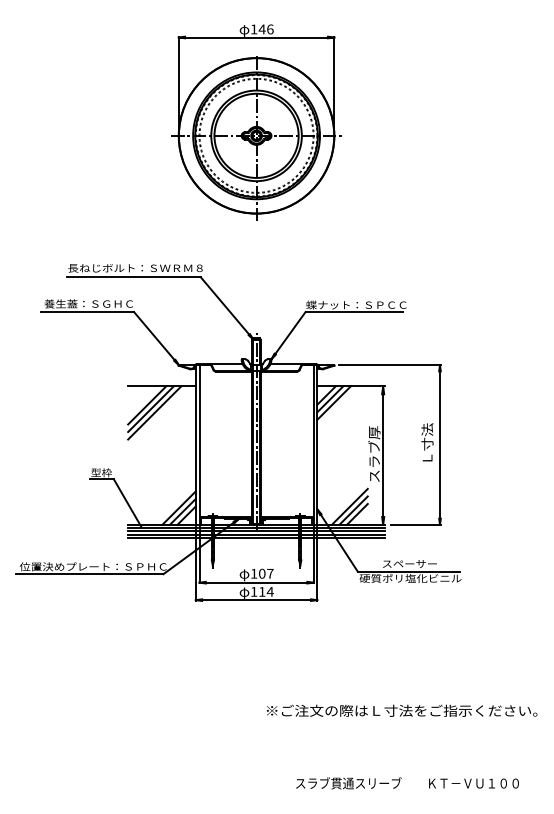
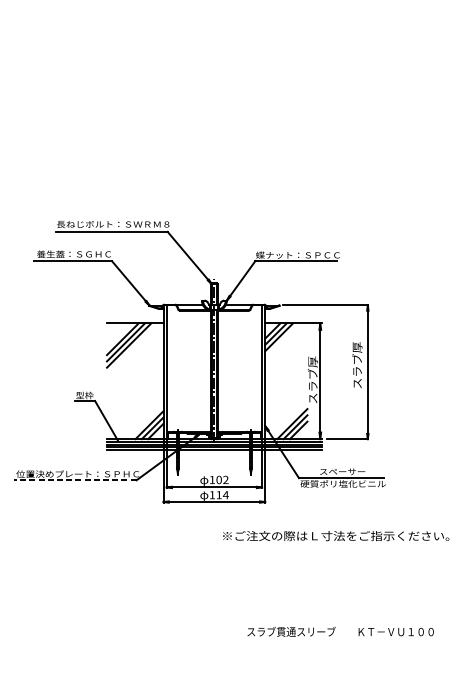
part: (256, 122) -> (214, 102), removed
text: (427, 435) -> (357, 364), Ｌ寸法 -> スラブ厚
text: (270, 573) -> (226, 479), 107 -> 102
line: (89, 574) -> (74, 480), solid -> dashed
text: (401, 710) -> (335, 535), moved
text: (407, 783) -> (340, 631), moved

